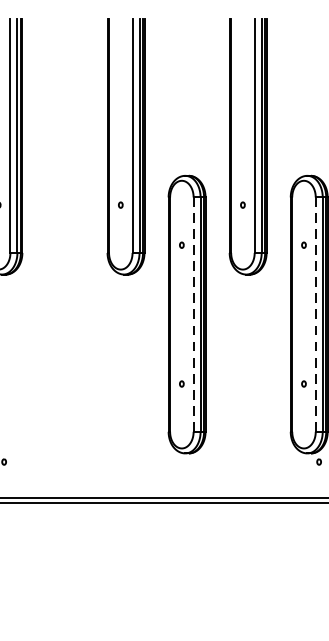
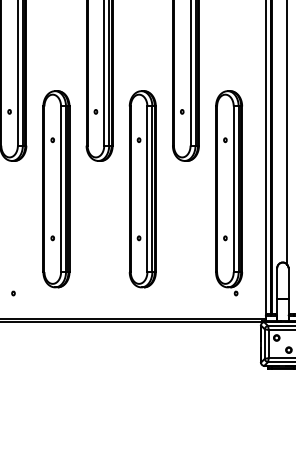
part: (65, 314) -> (56, 189), added
line: (193, 314) -> (147, 189), dashed -> solid
line: (315, 314) -> (233, 189), dashed -> solid

